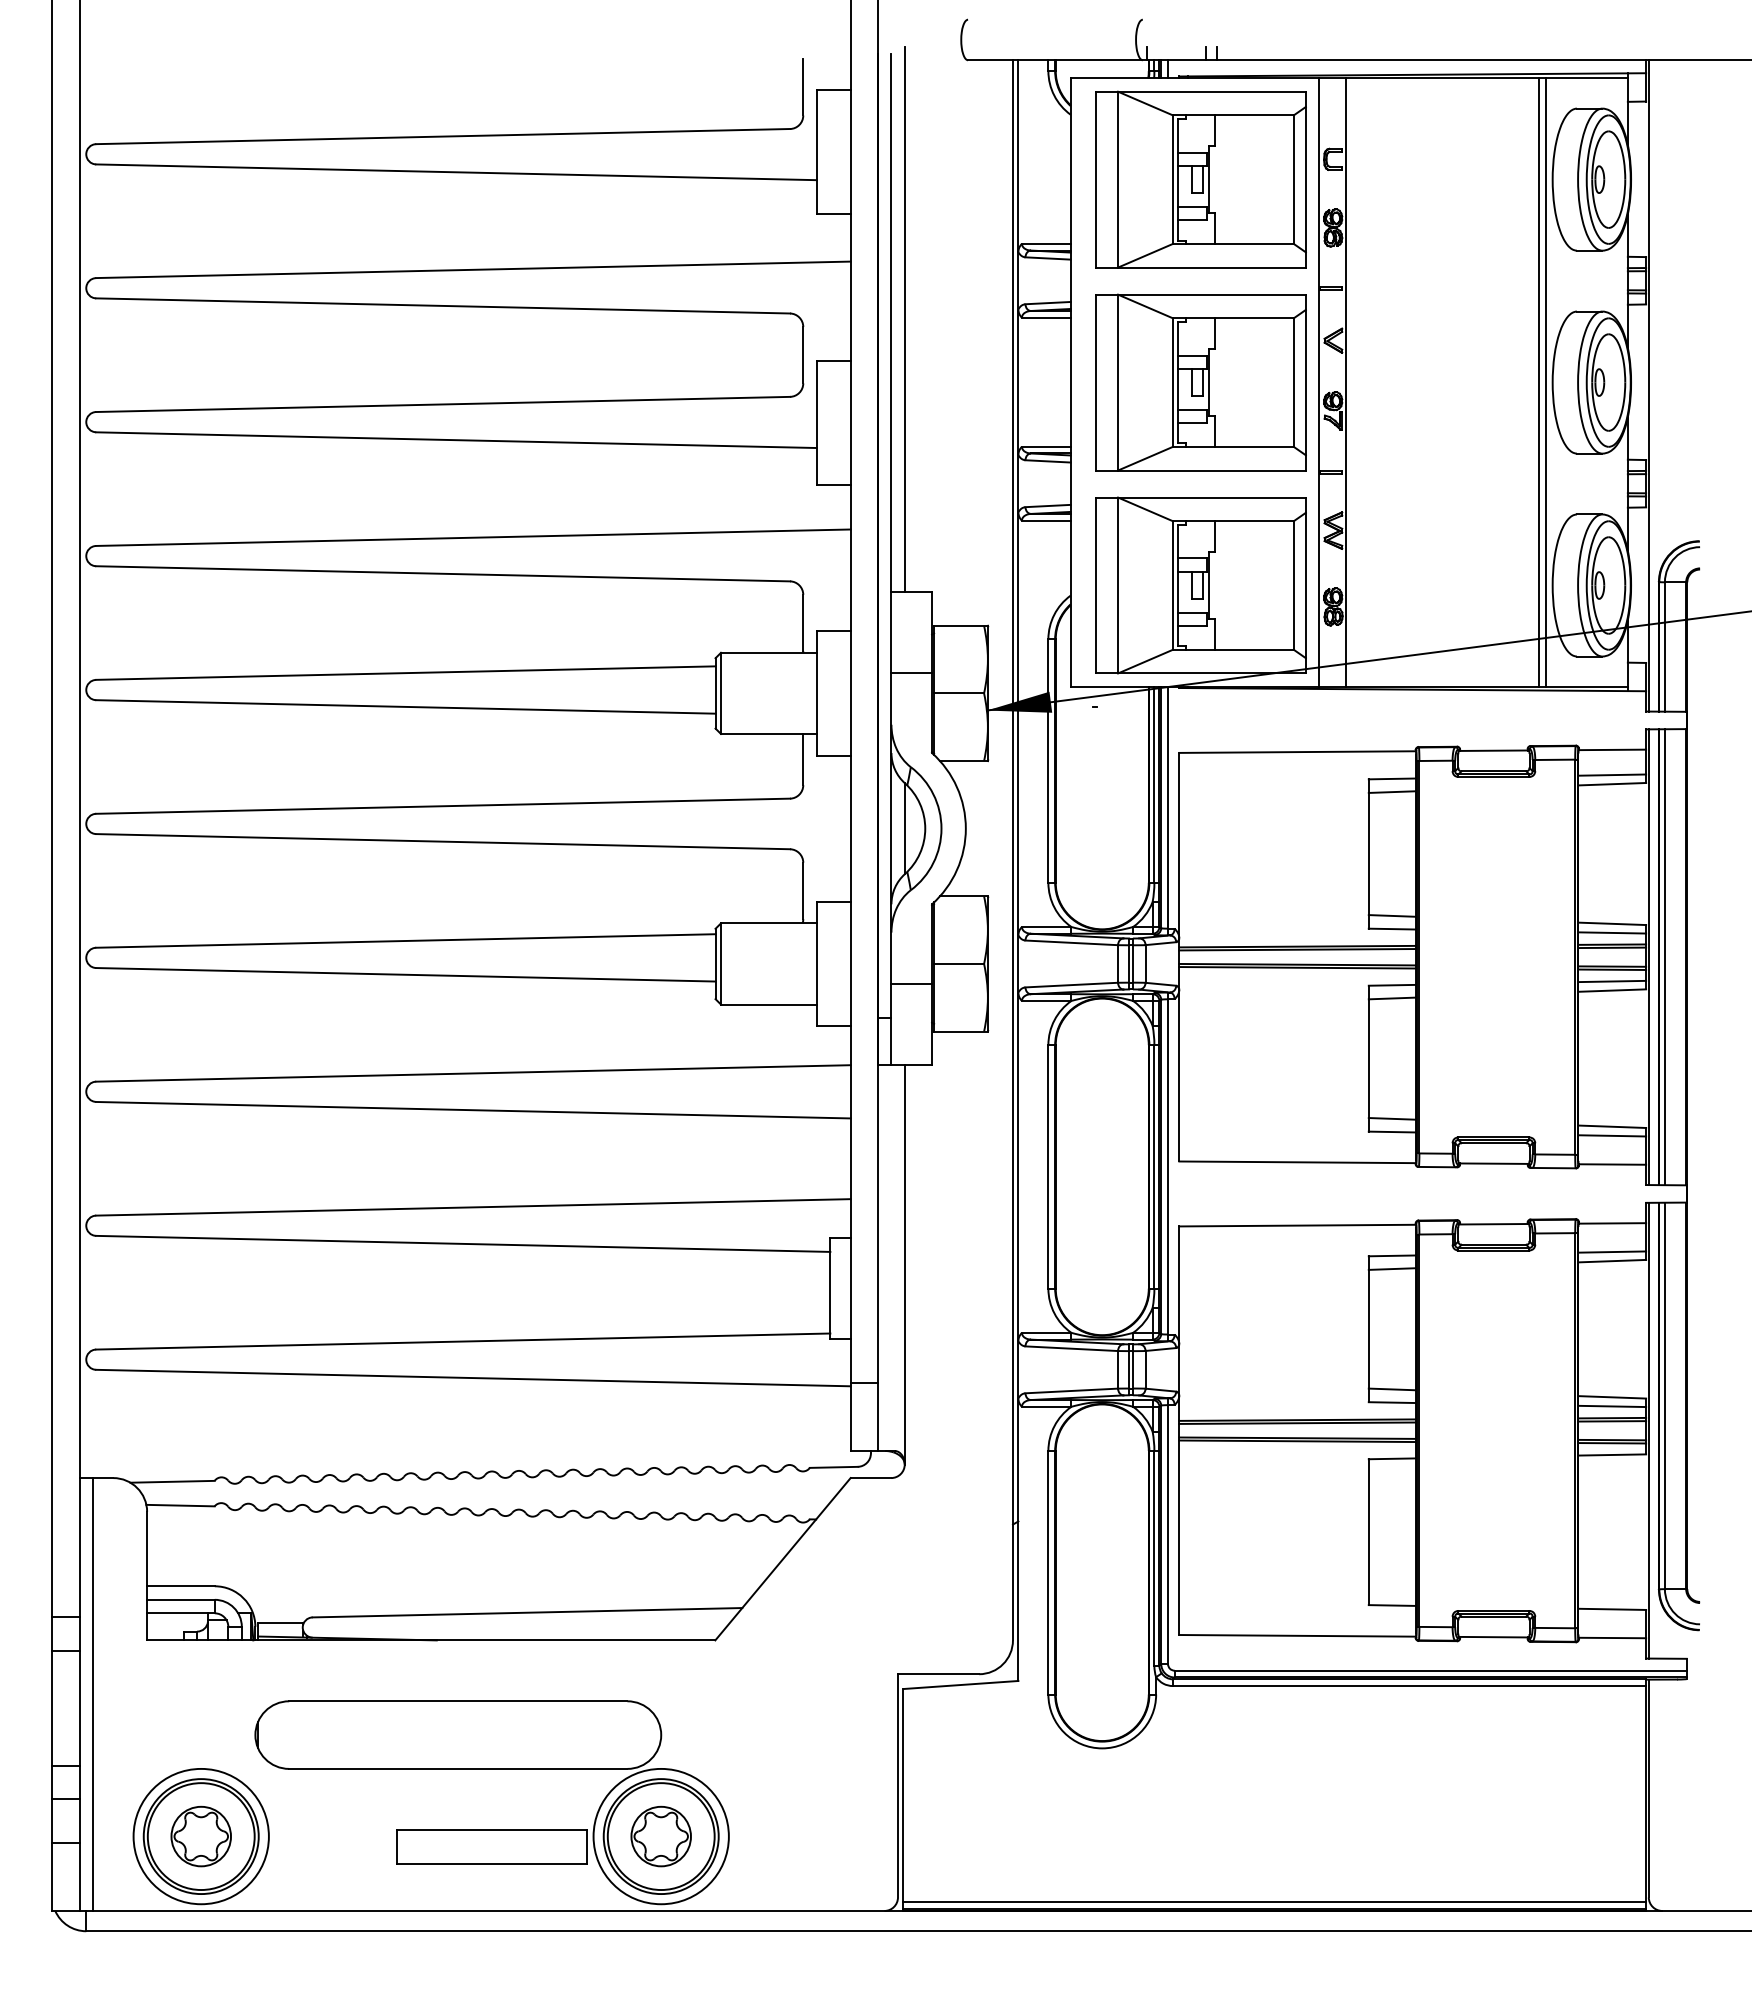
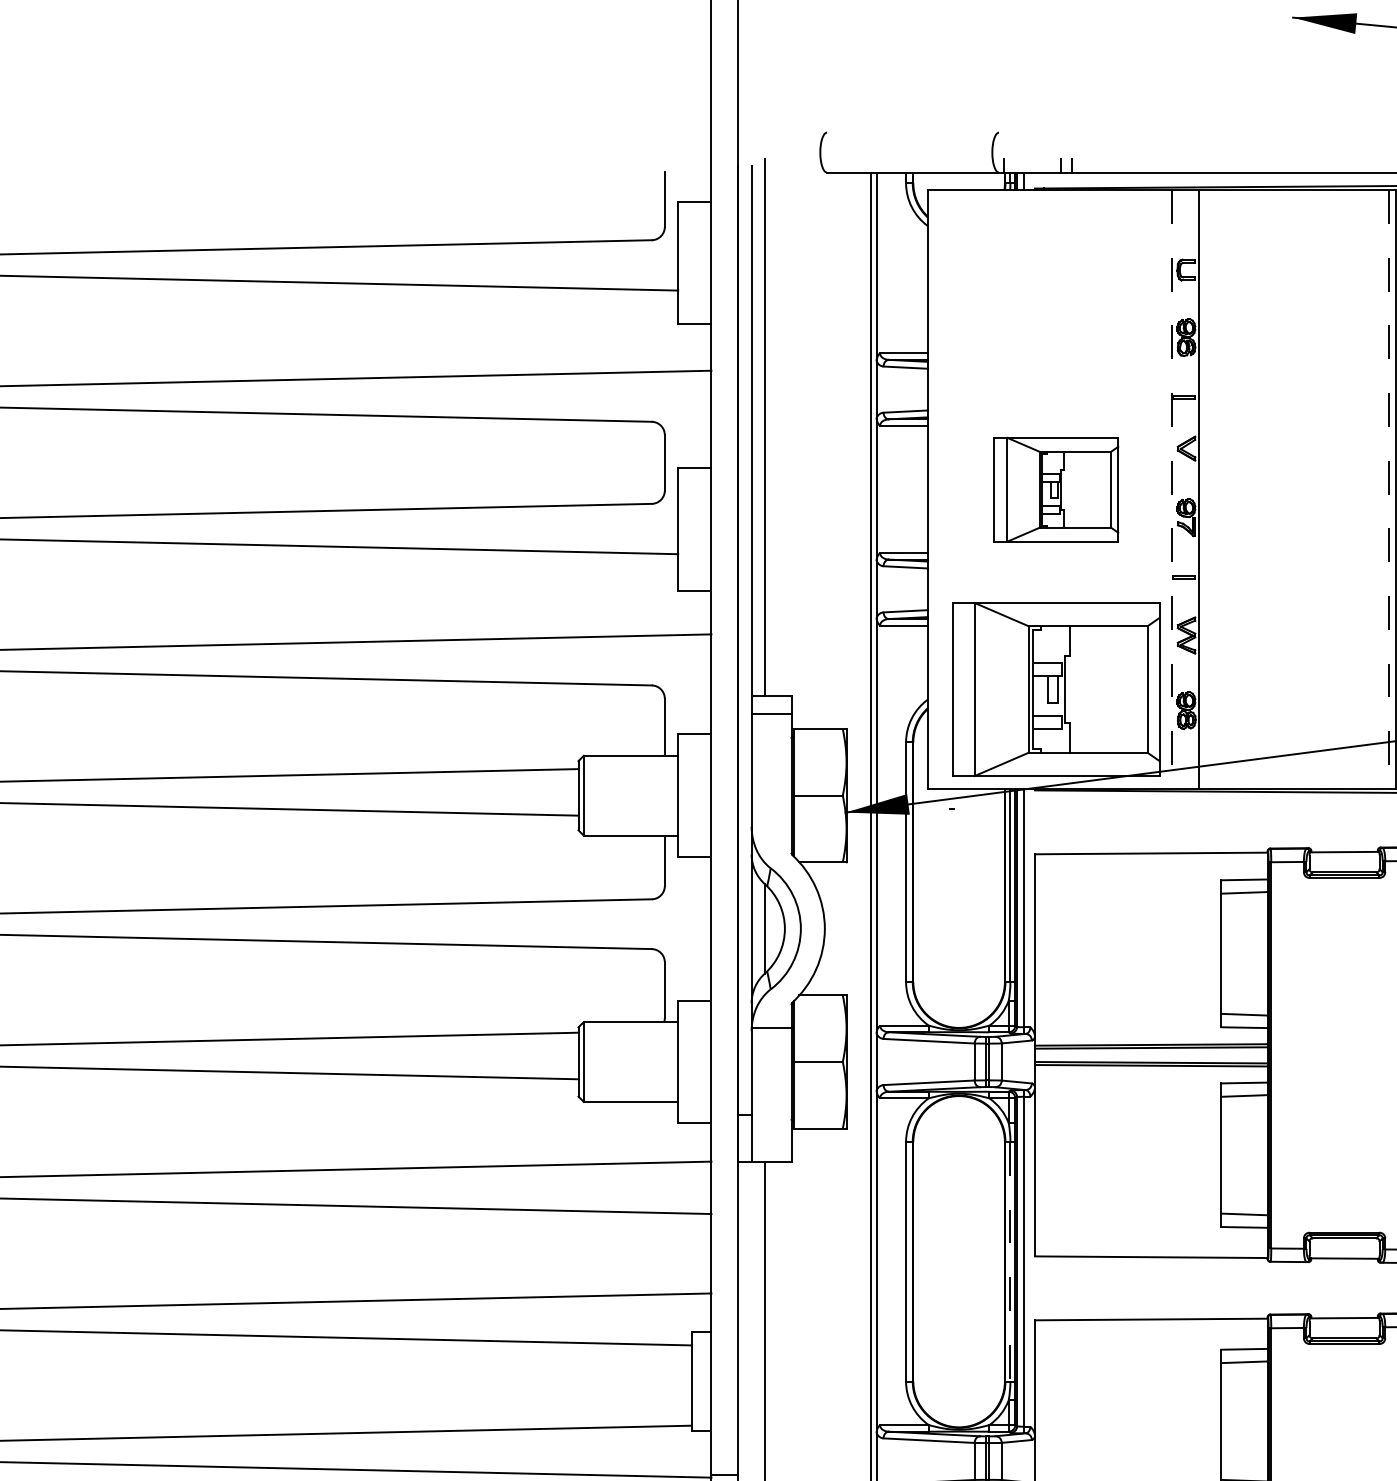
part: (1200, 179) -> (1055, 289), removed
part: (1200, 382) -> (1055, 489), size x0.6
line: (1318, 383) -> (1171, 490), solid -> dashed
line: (1539, 383) -> (1389, 490), solid -> dashed
line: (911, 673) -> (771, 714), moved
line: (911, 984) -> (771, 1028), moved
line: (1154, 1166) -> (1010, 1261), solid -> dashed

